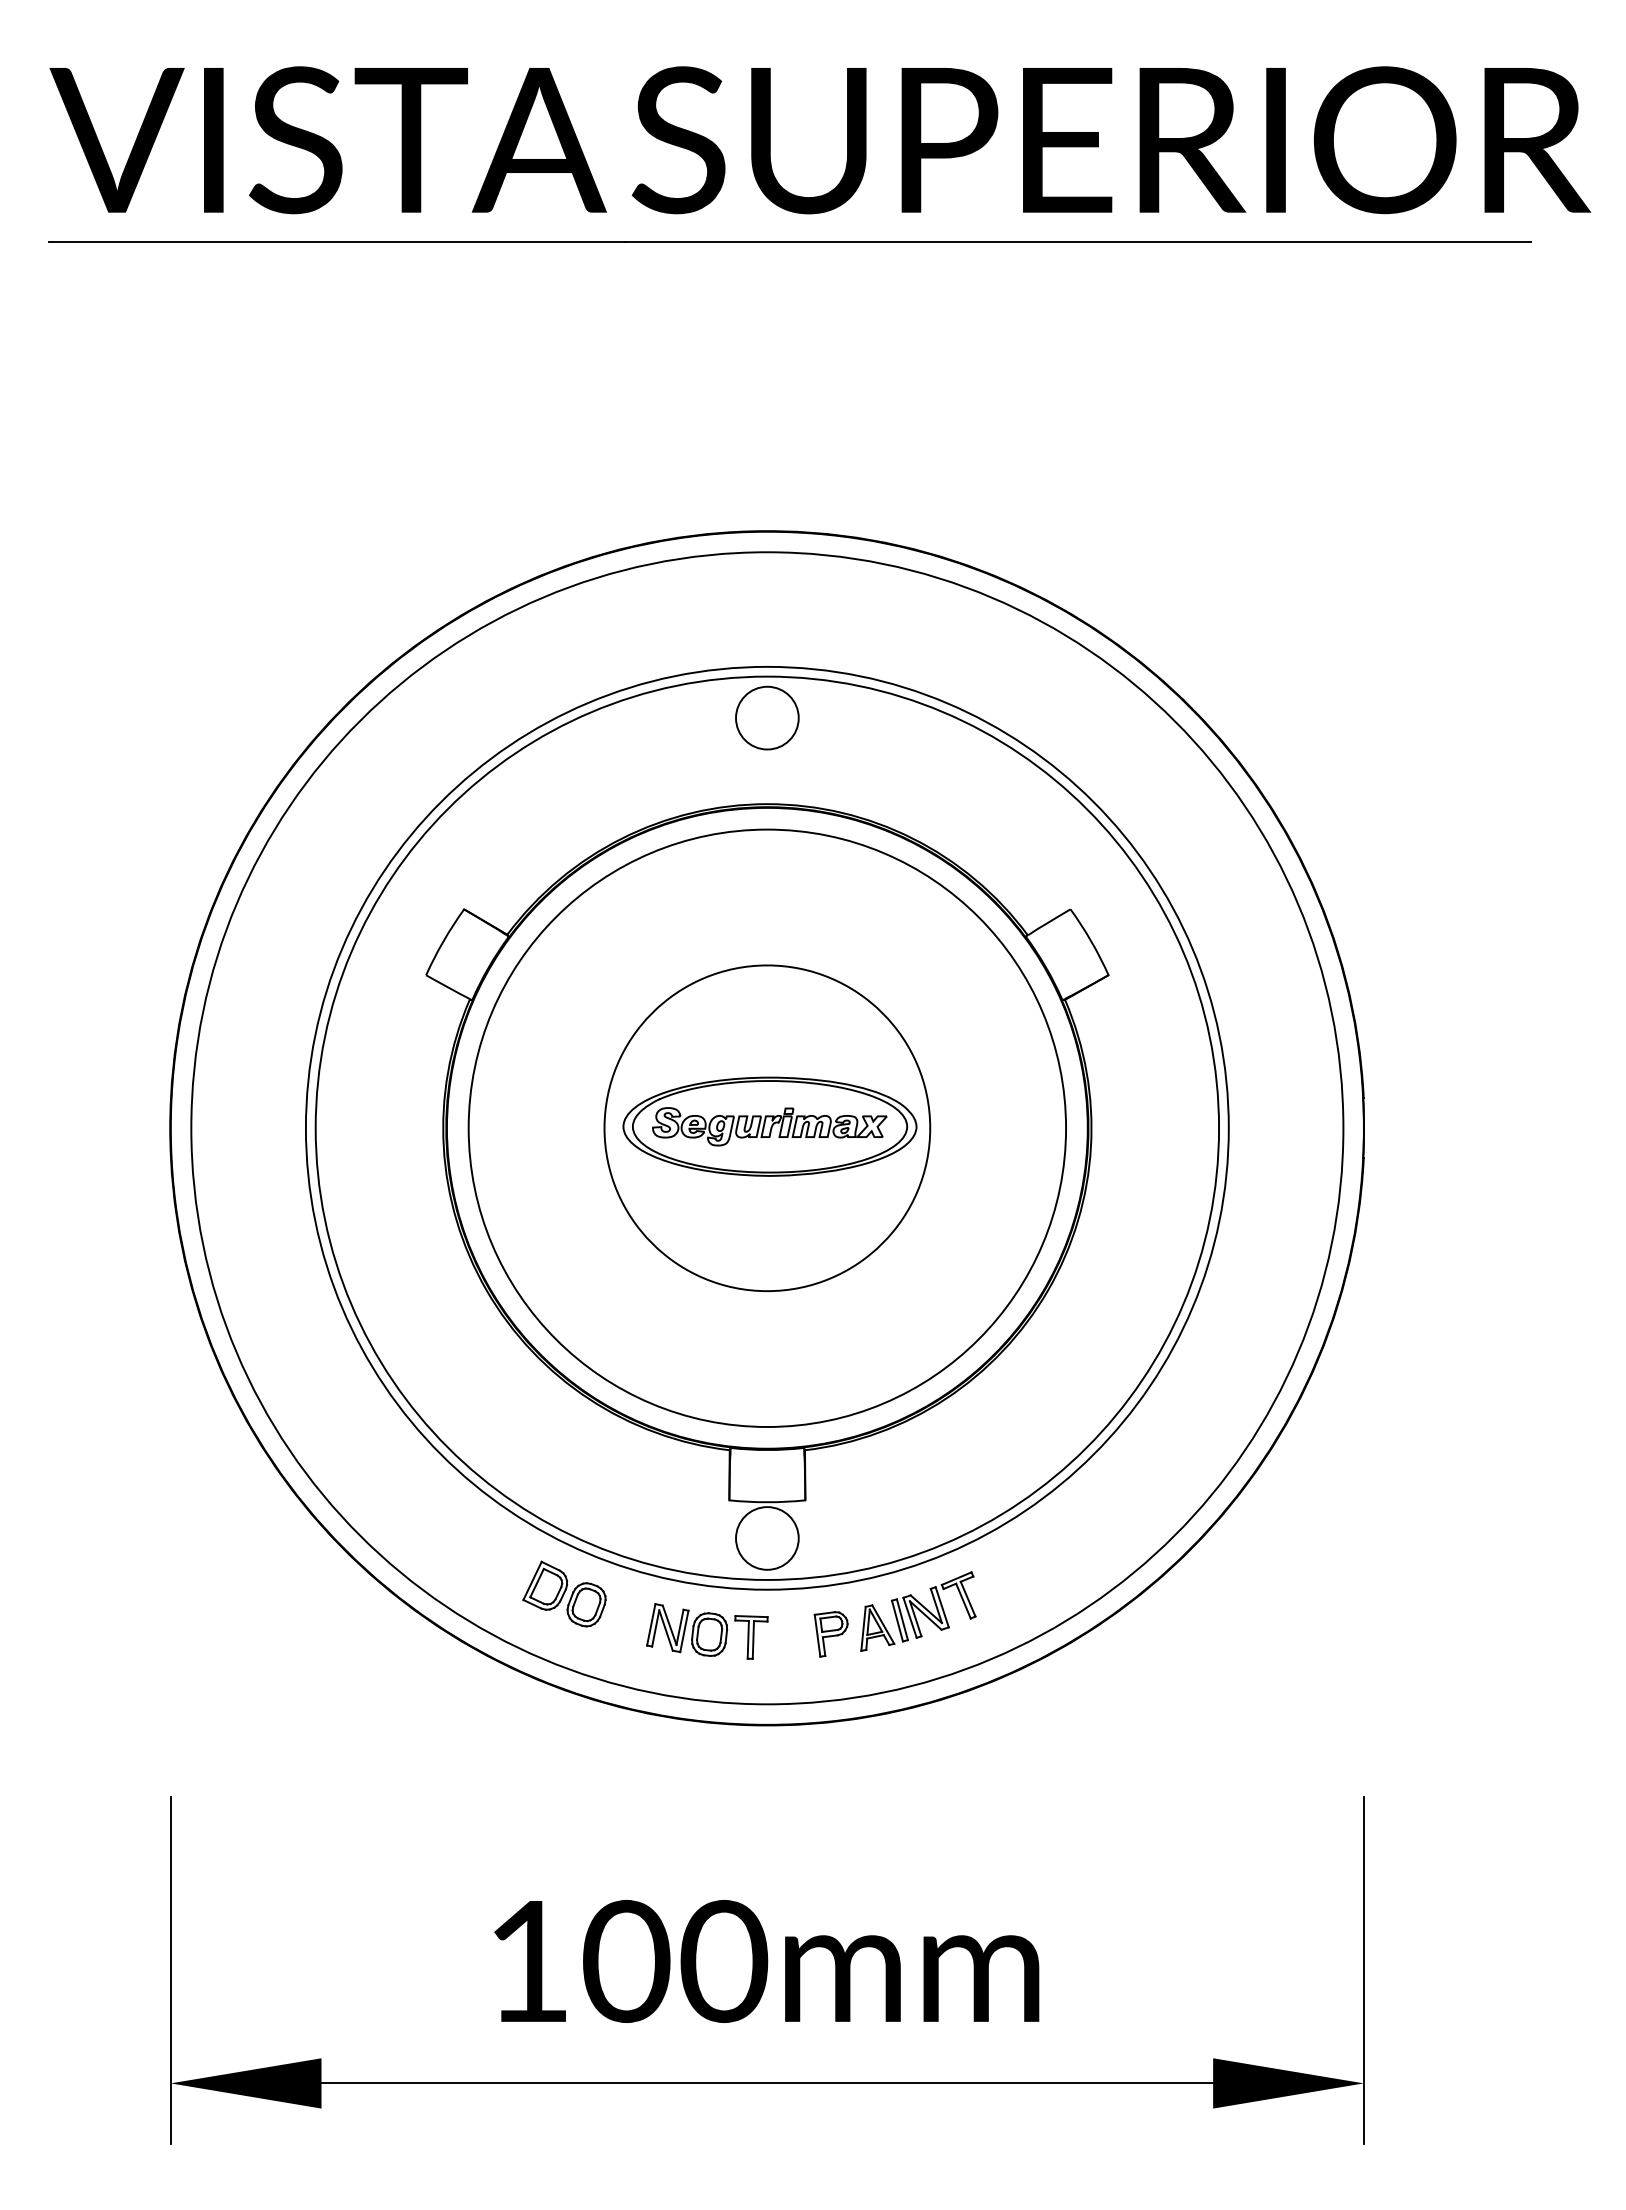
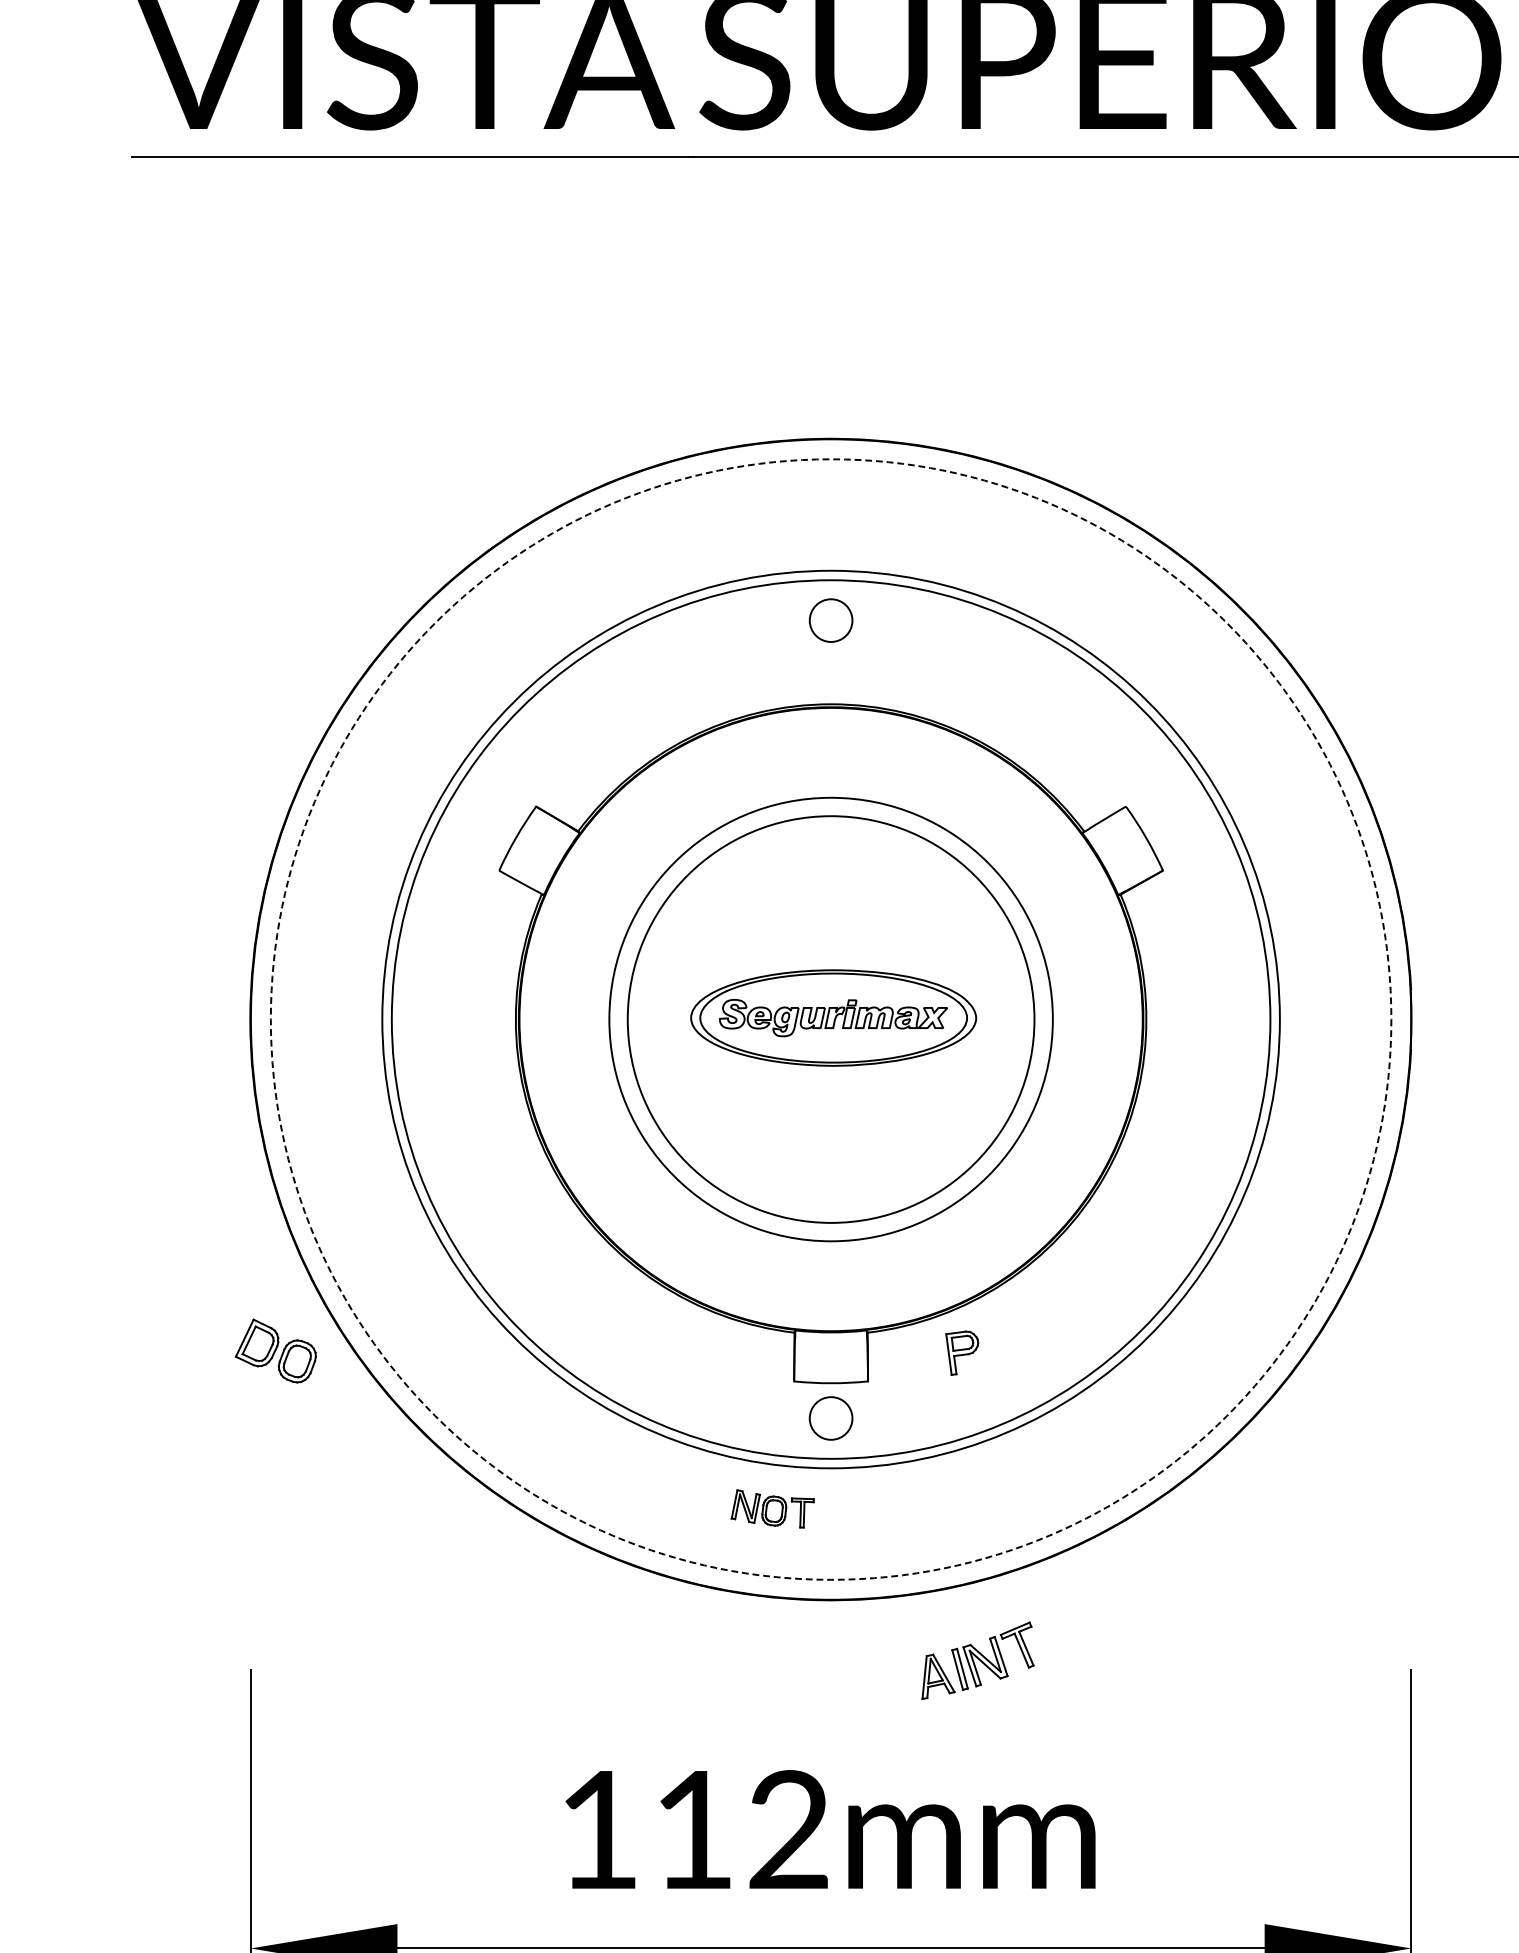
circle: (767, 717) -> (831, 620), size x0.7
circle: (767, 1128) -> (831, 1019), size x0.7
circle: (767, 1128) -> (831, 1019), size x1.4
circle: (767, 1128) -> (831, 1019), solid -> dashed
circle: (767, 1538) -> (831, 1418), size x0.7
part: (564, 1593) -> (275, 1350), moved
part: (918, 1611) -> (978, 1660), moved
part: (707, 1631) -> (772, 1508), size x0.7
part: (830, 1634) -> (961, 1353), moved
text: (675, 1961) -> (741, 1829), 100mm -> 112mm

